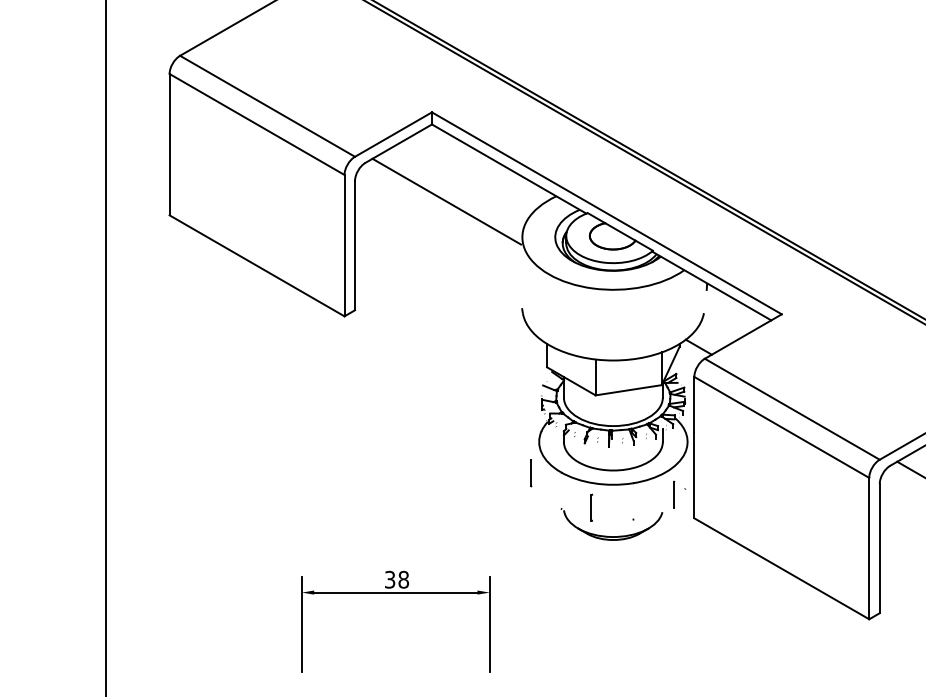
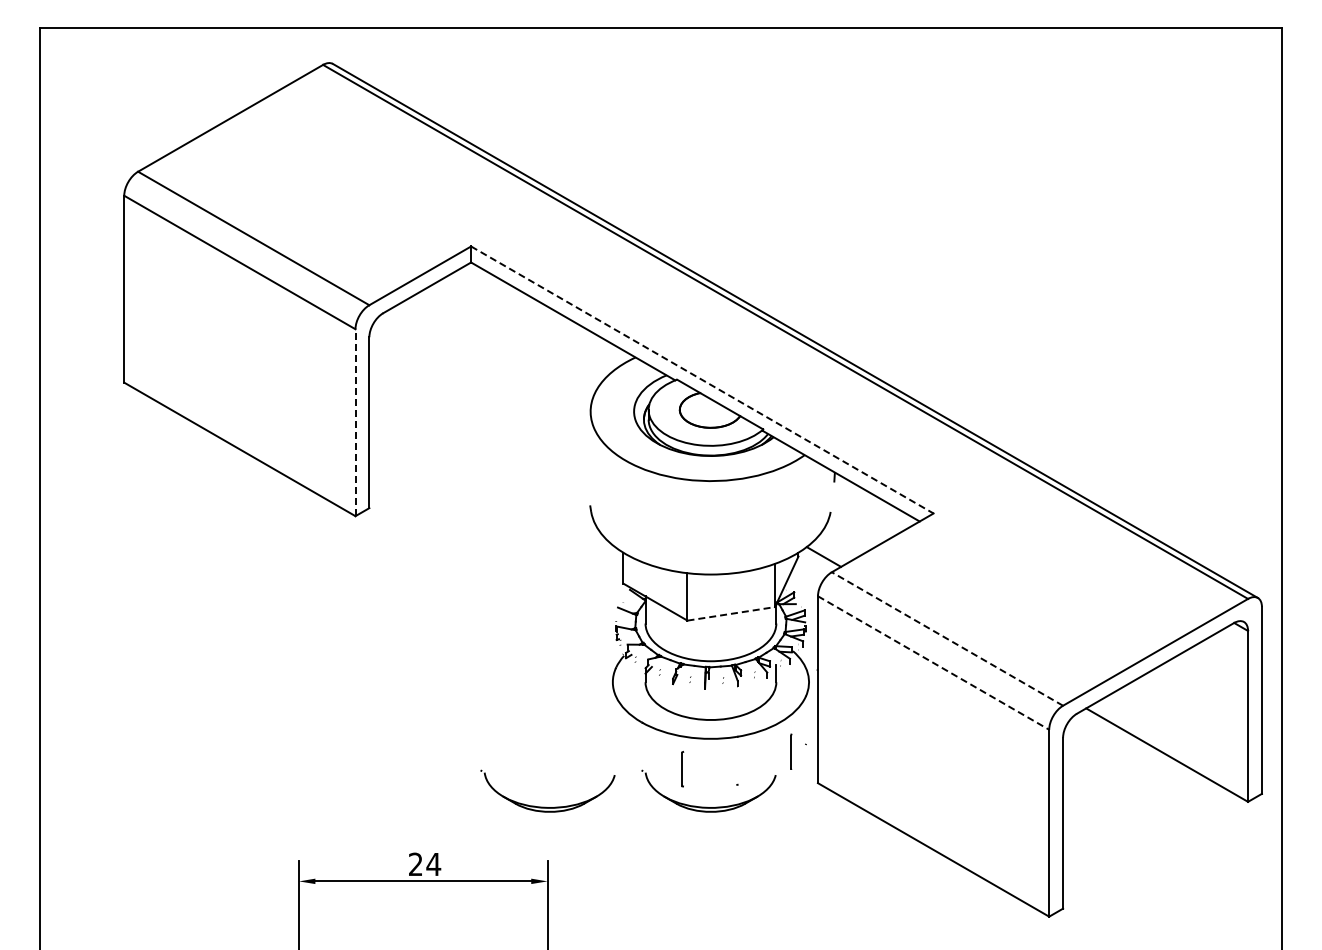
line: (446, 201) -> (490, 364), removed
line: (607, 213) -> (702, 380), solid -> dashed
line: (344, 245) -> (355, 422), solid -> dashed
line: (628, 389) -> (731, 613), solid -> dashed
line: (792, 408) -> (947, 638), solid -> dashed
line: (781, 427) -> (933, 663), solid -> dashed
line: (531, 473) -> (602, 723), removed
part: (489, 535) -> (546, 806), added
text: (397, 579) -> (425, 864), 38 -> 24

